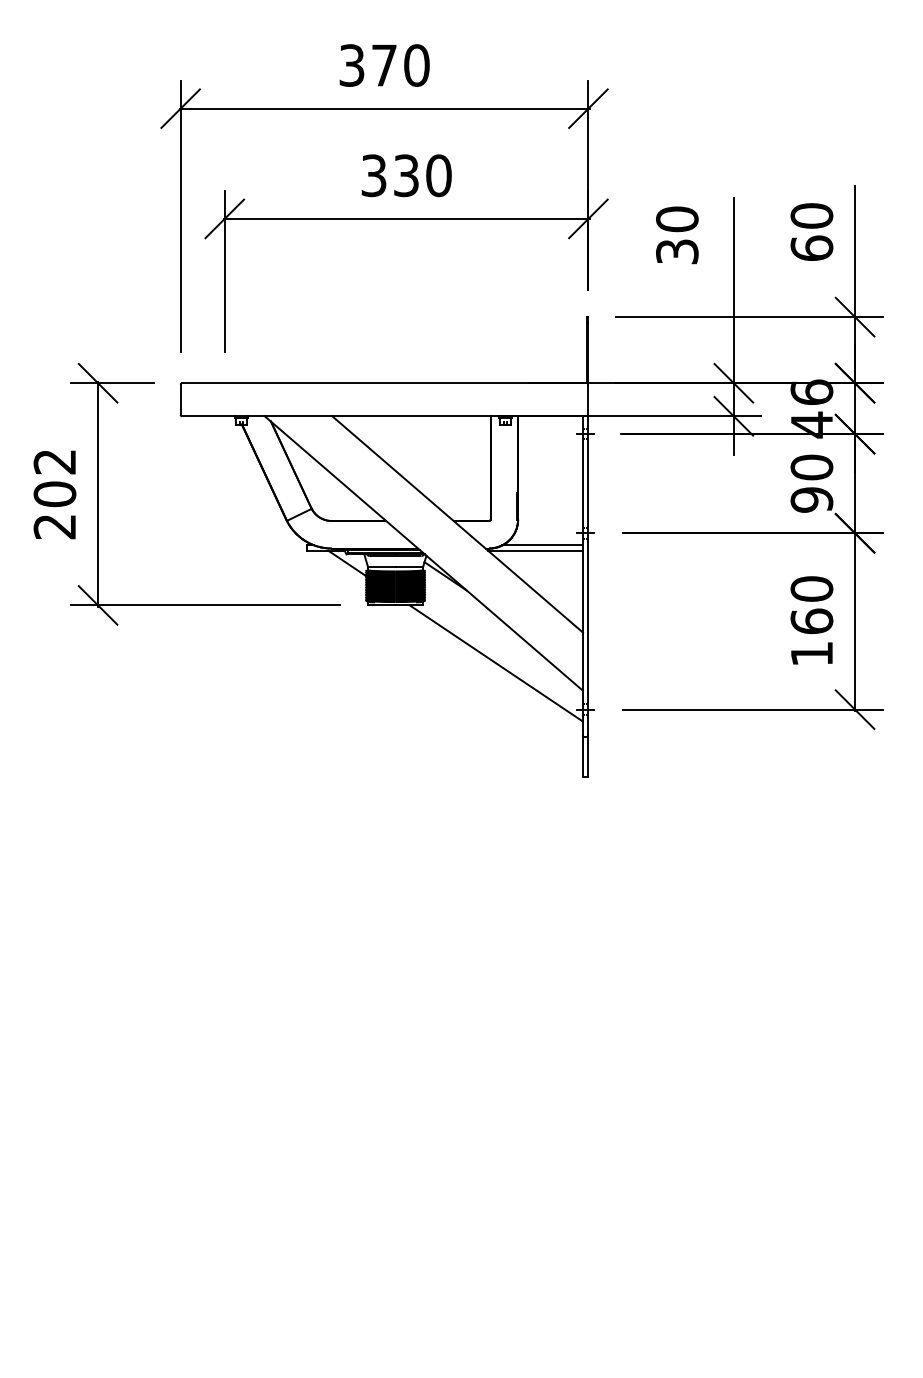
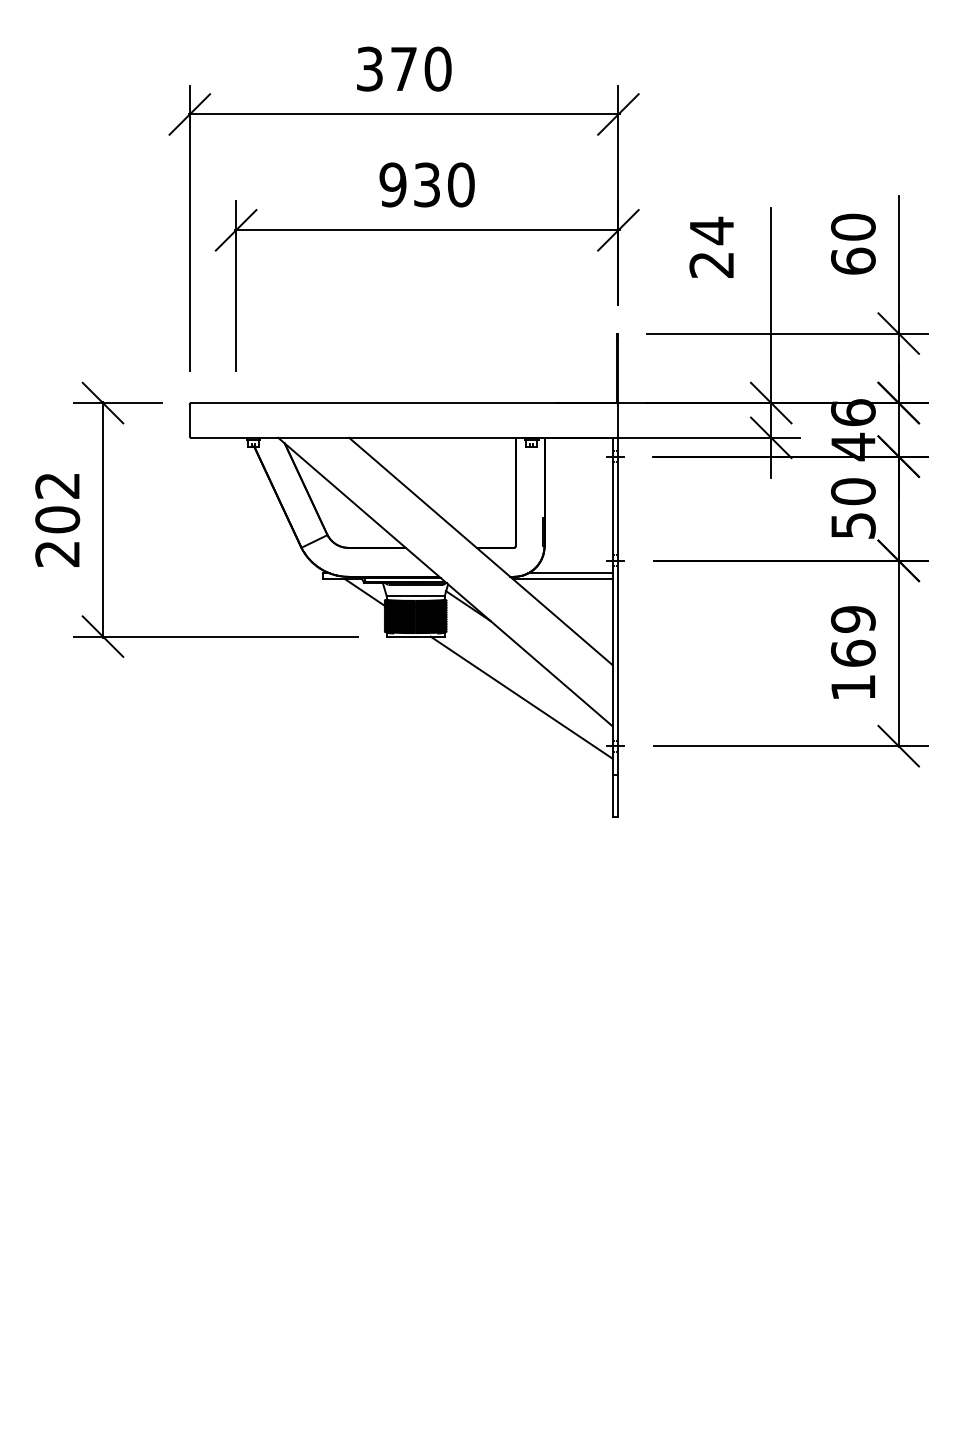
text: (373, 175) -> (392, 184), 330 -> 930
text: (676, 234) -> (711, 246), 30 -> 24
text: (811, 499) -> (852, 525), 90 -> 50
text: (812, 589) -> (853, 619), 160 -> 169

